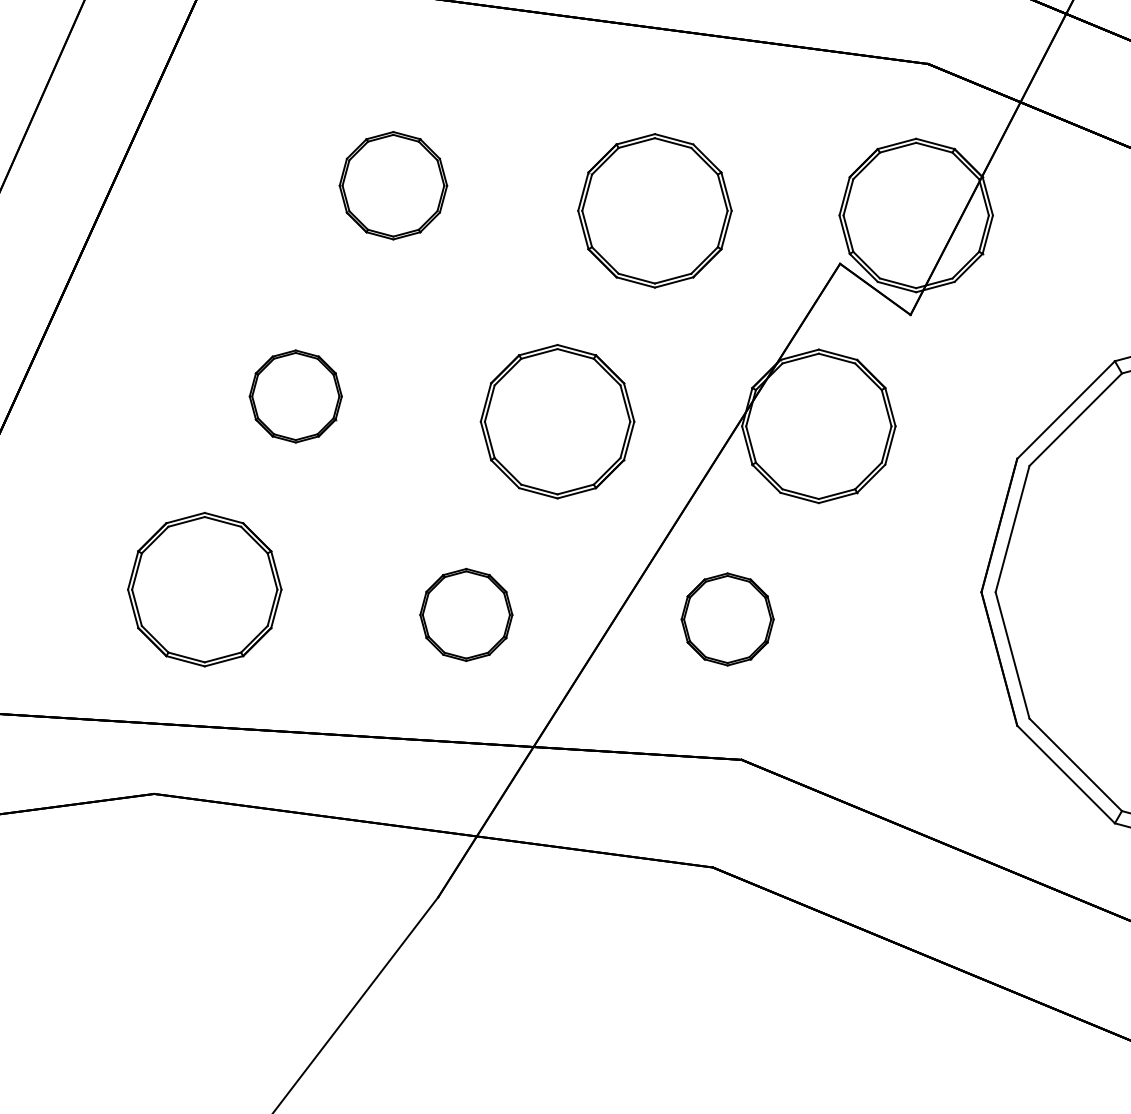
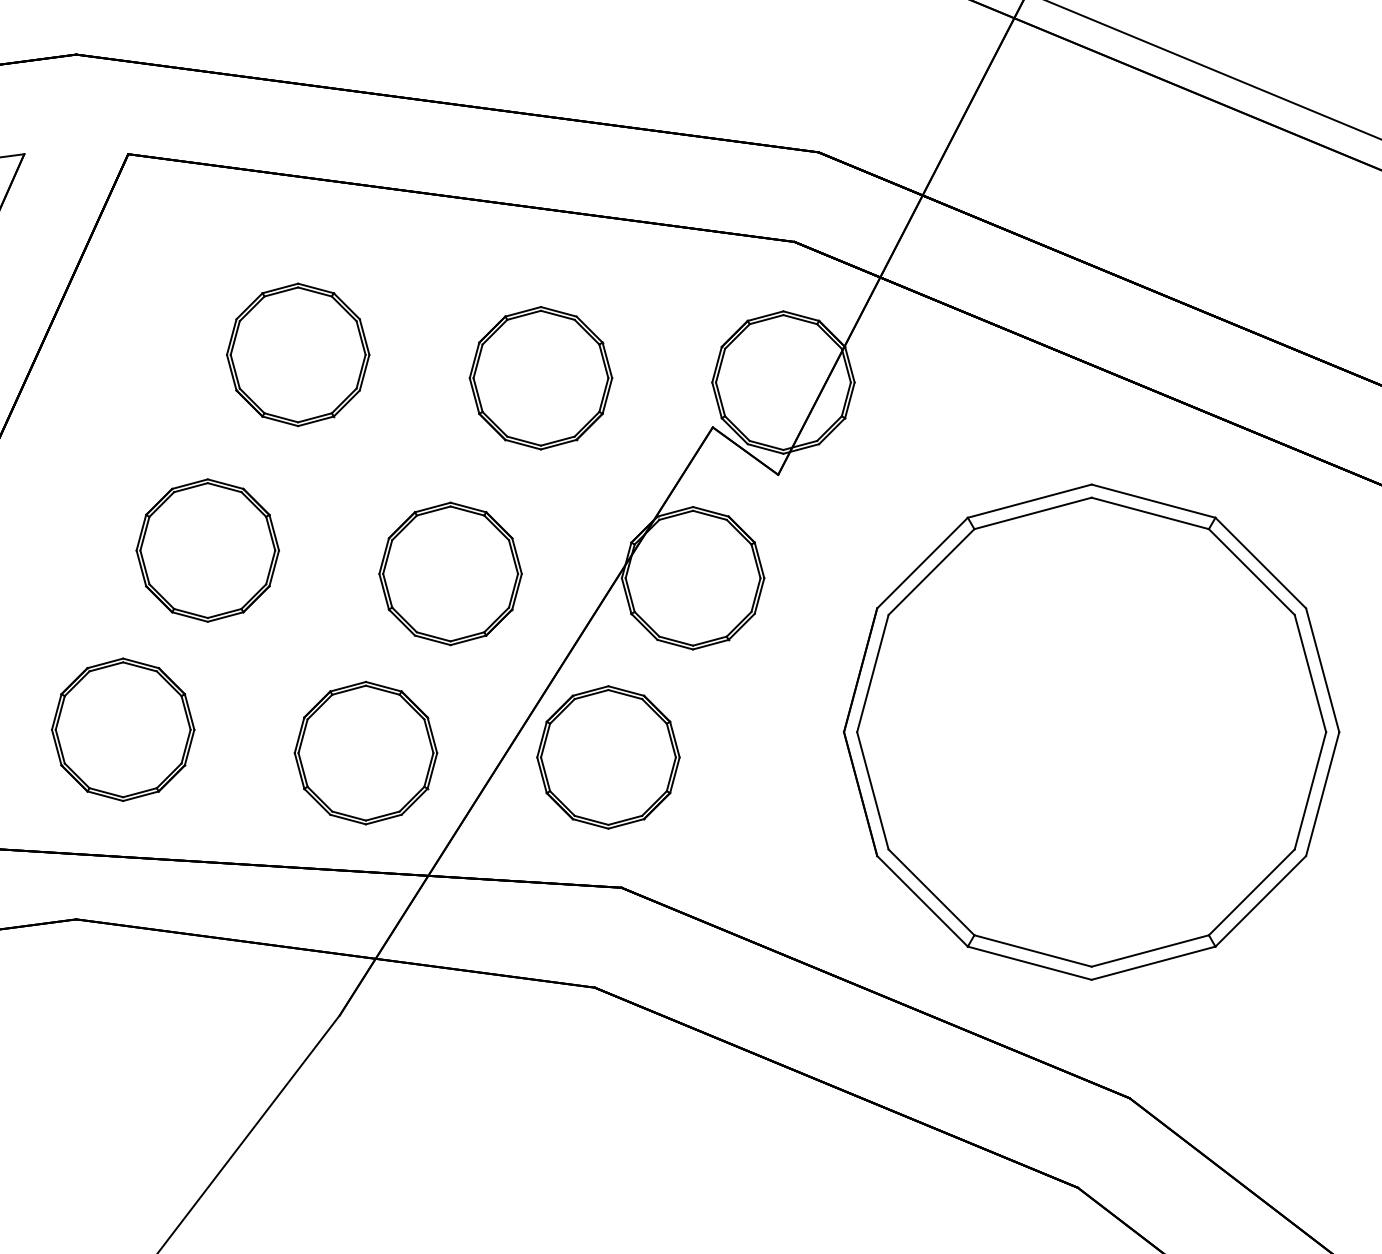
part: (393, 185) -> (298, 354), size x1.43
part: (295, 396) -> (207, 550), size x1.67
part: (465, 615) -> (365, 753), size x1.67
part: (727, 619) -> (608, 757), size x1.67

